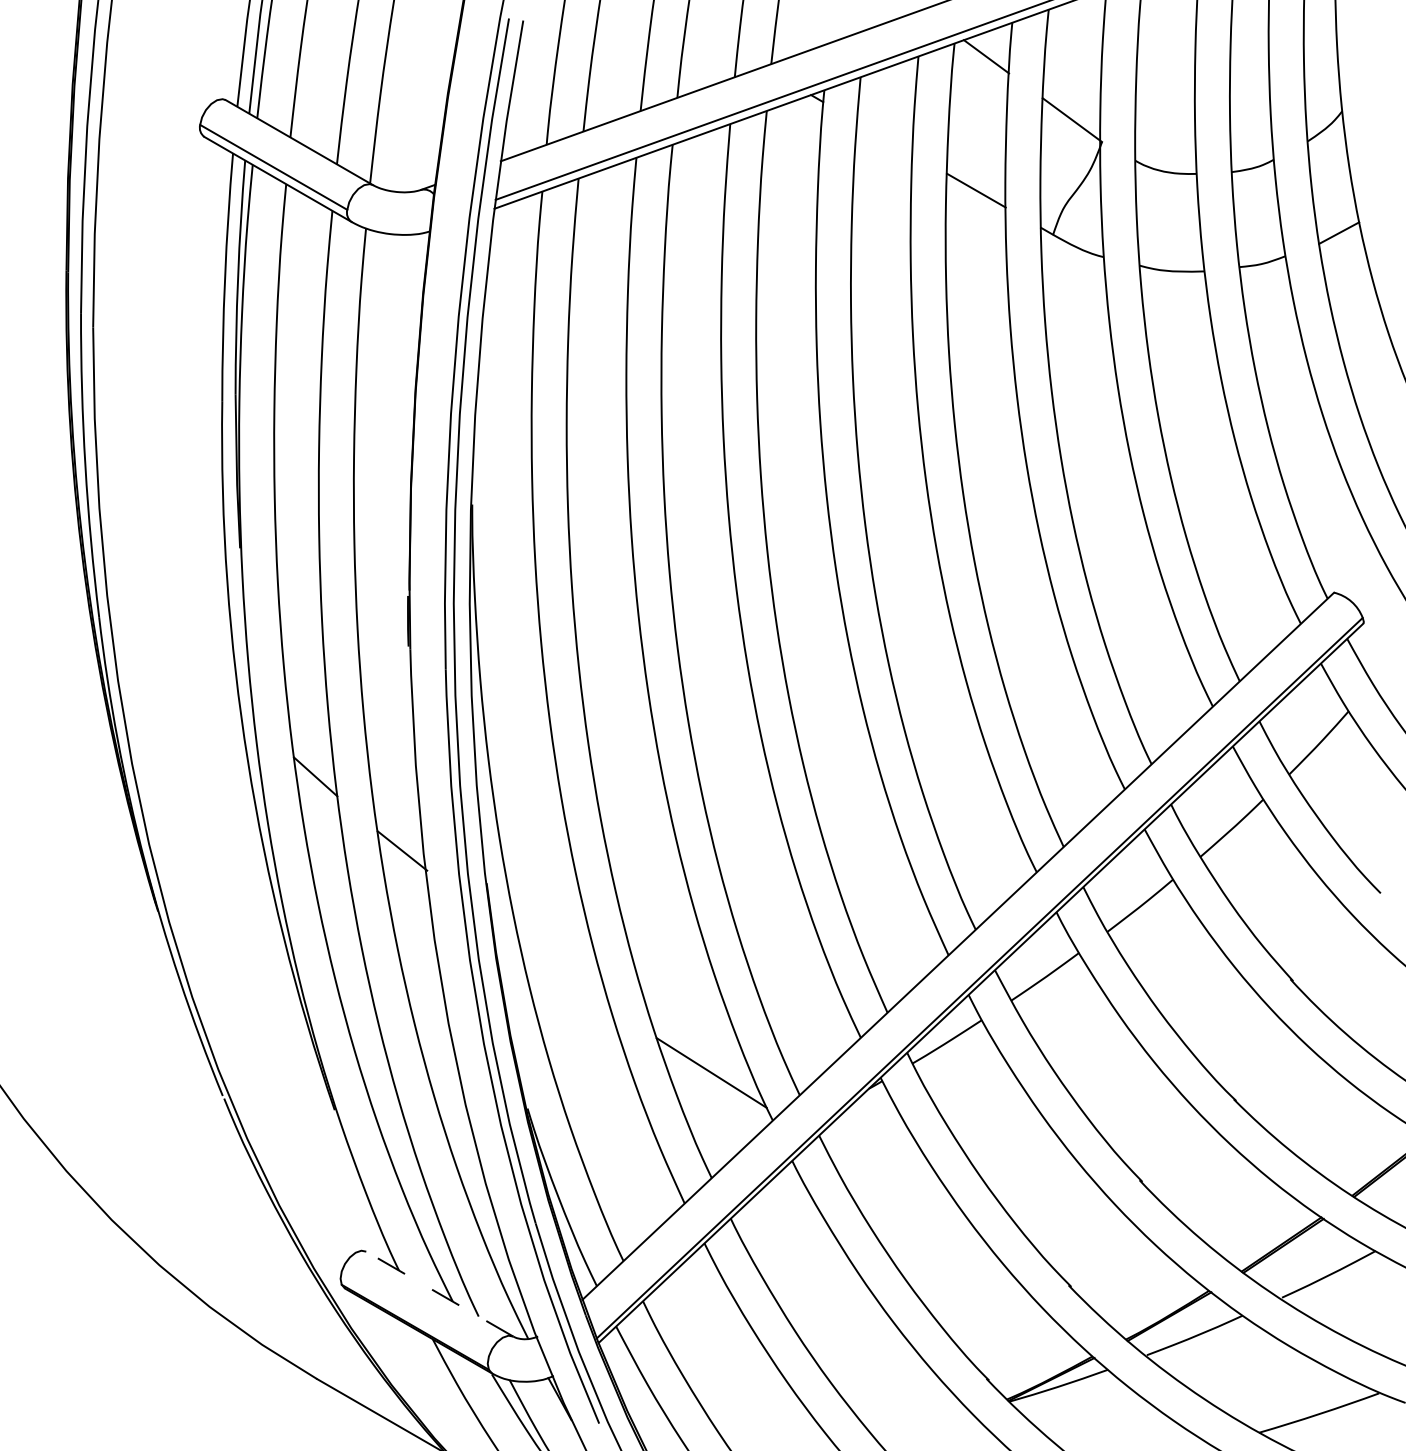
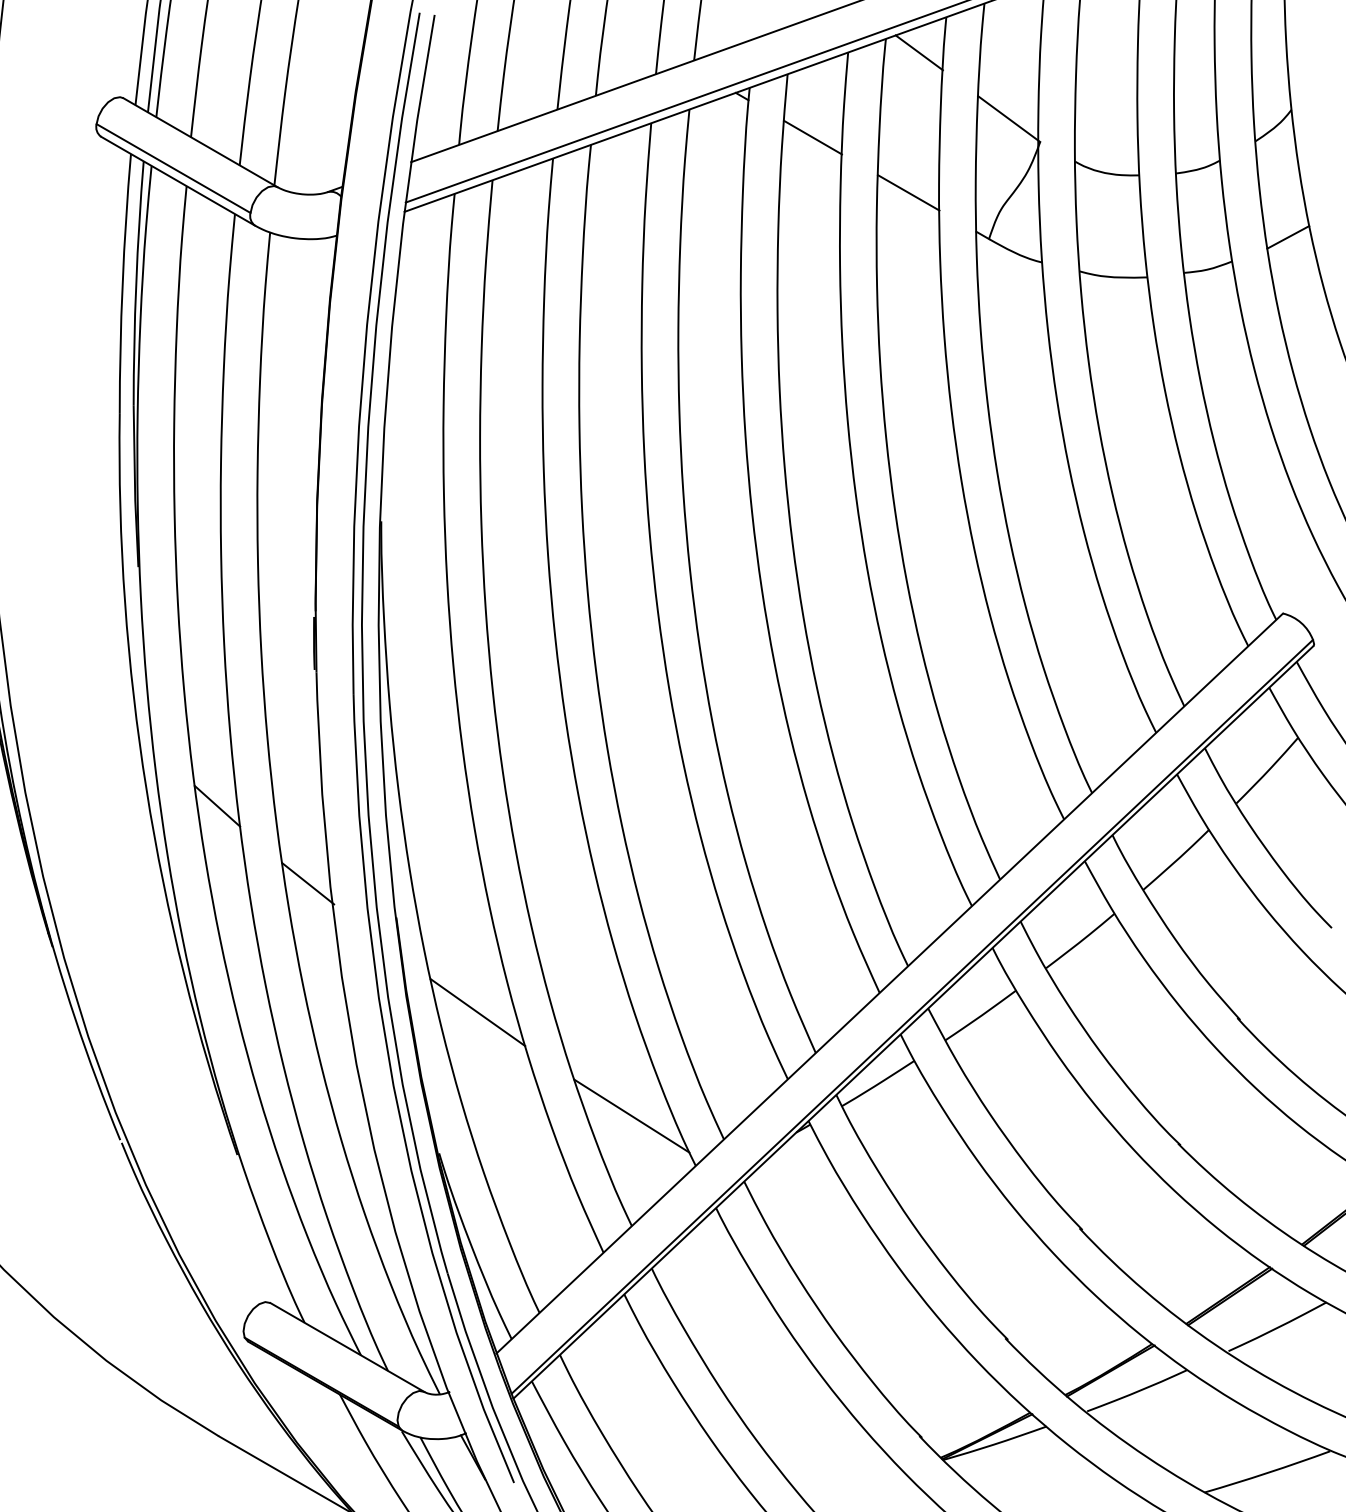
line: (884, 137) -> (812, 137), added
line: (564, 974) -> (477, 1013), added
line: (439, 1294) -> (347, 1347), dashed -> solid

